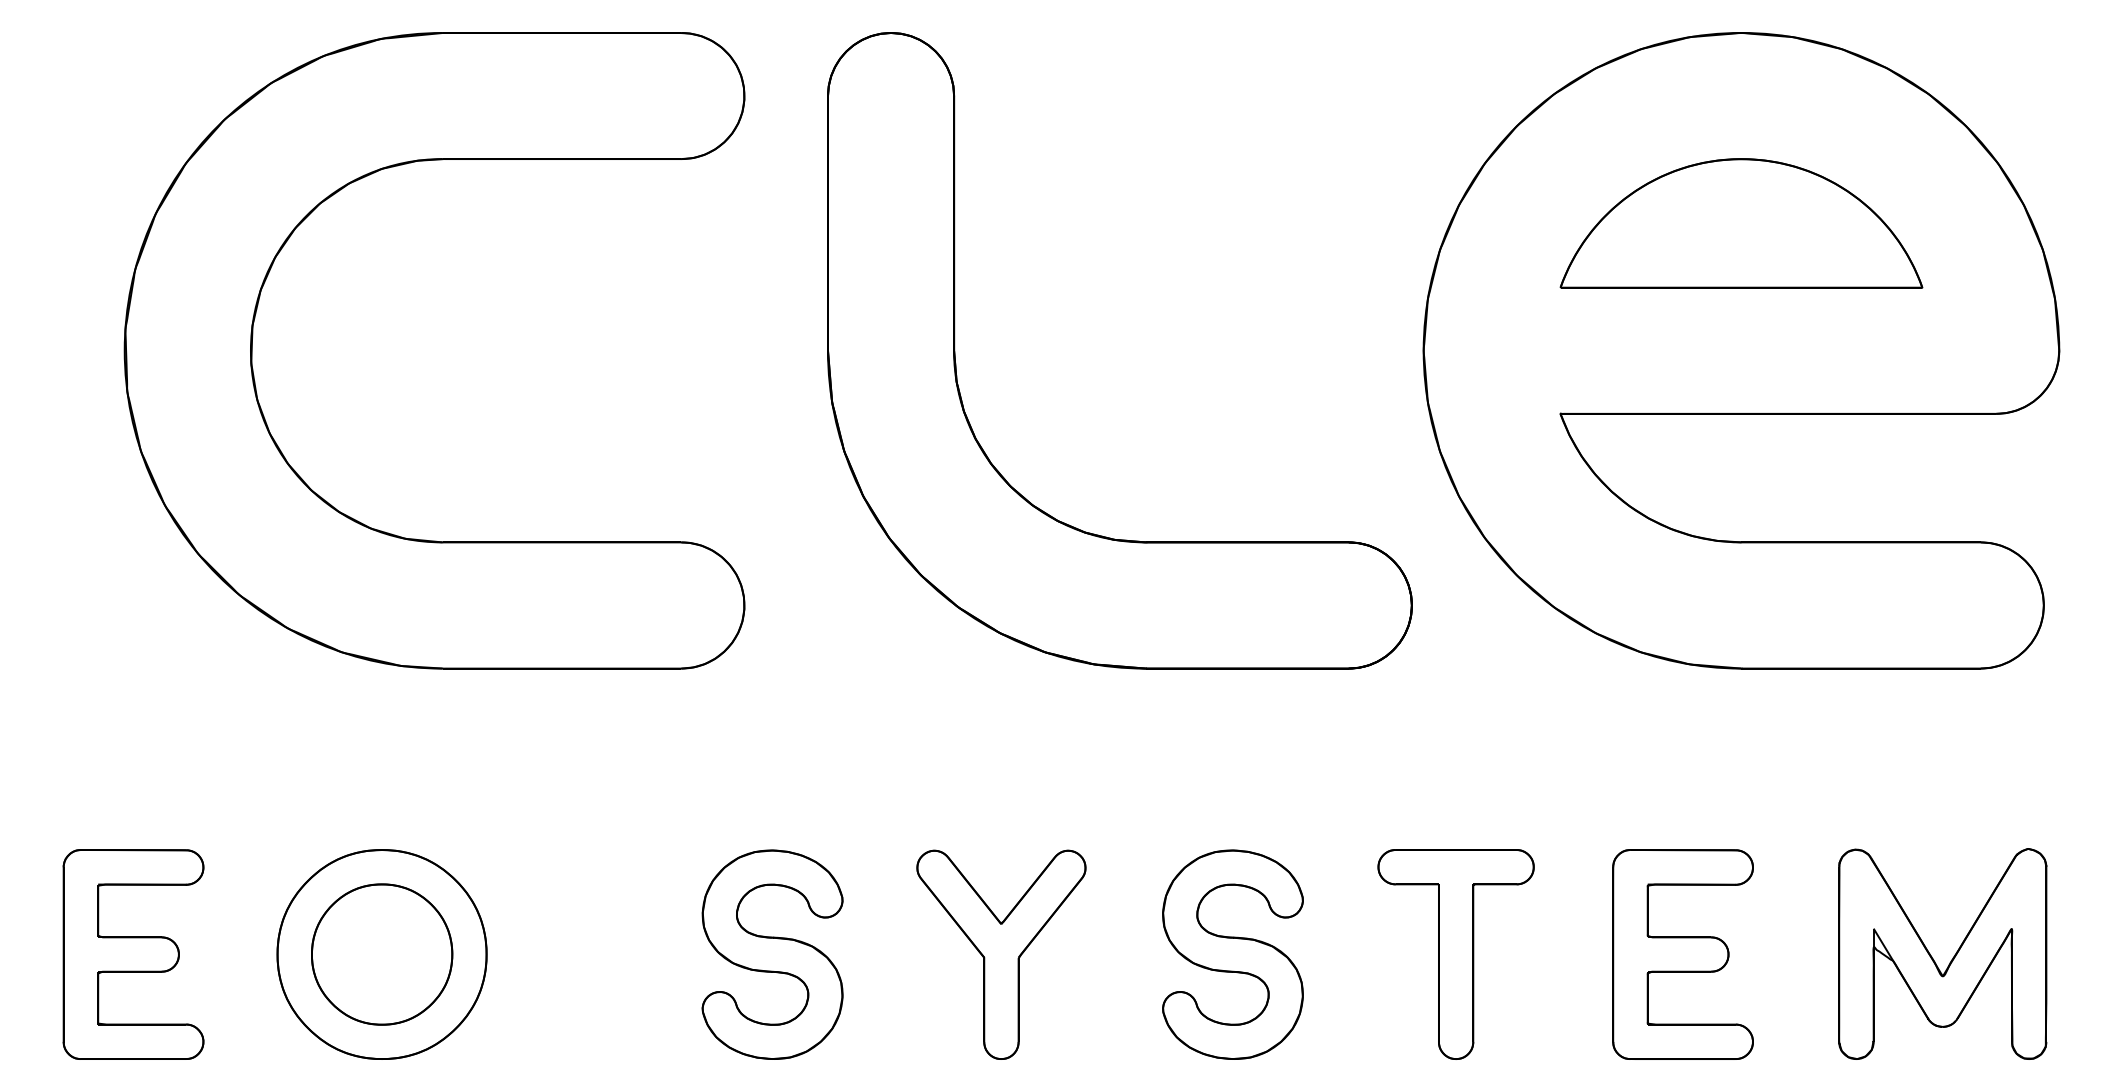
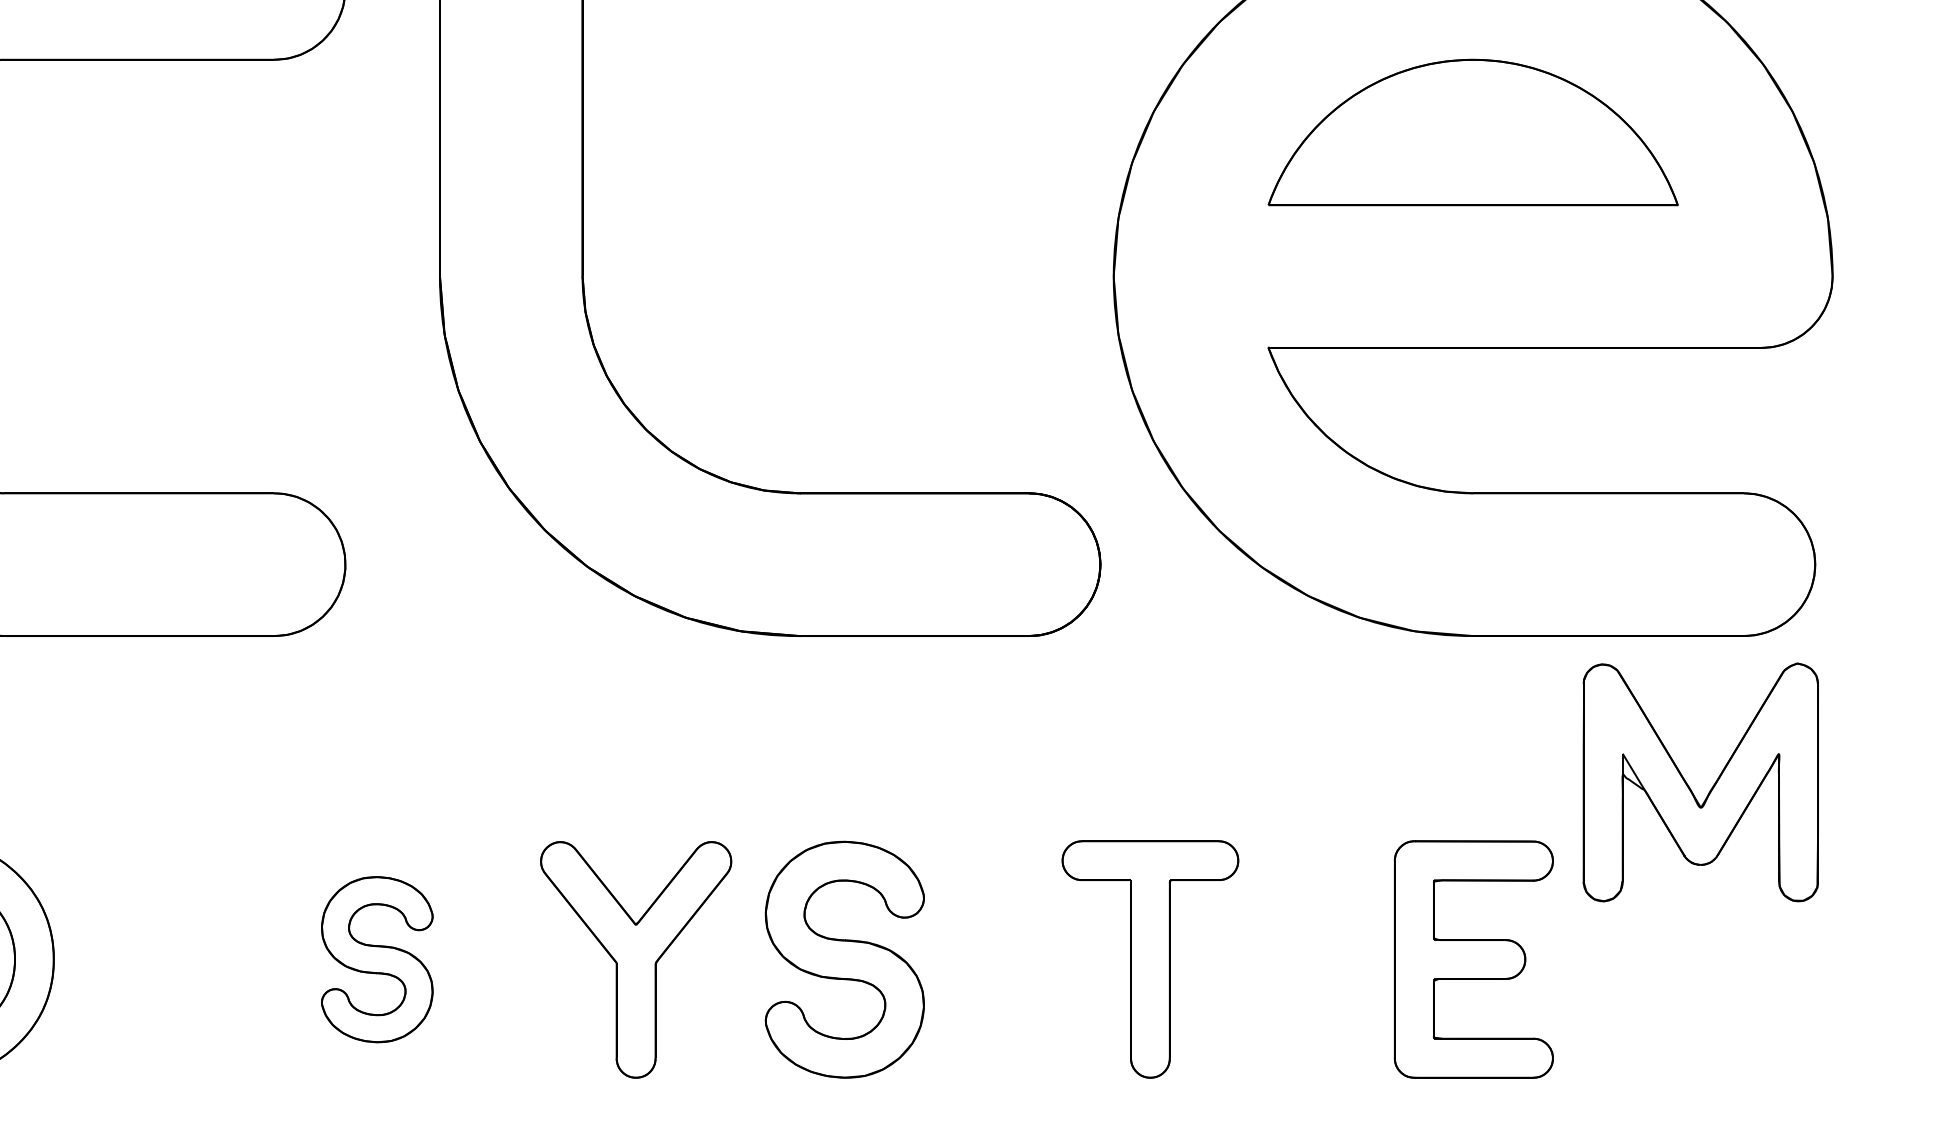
part: (772, 954) -> (377, 959), size x0.7
part: (1232, 954) -> (844, 959), moved
part: (1682, 954) -> (1473, 959), moved
part: (1933, 958) -> (1690, 787), moved

